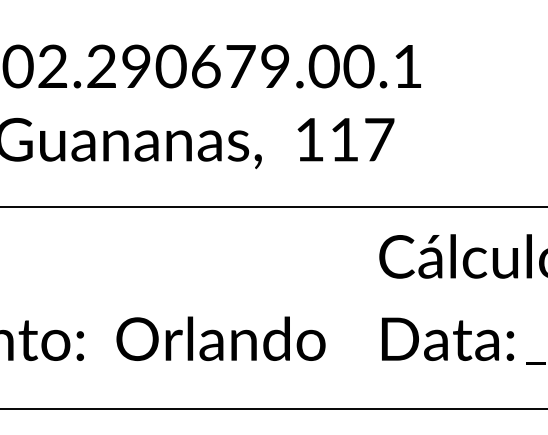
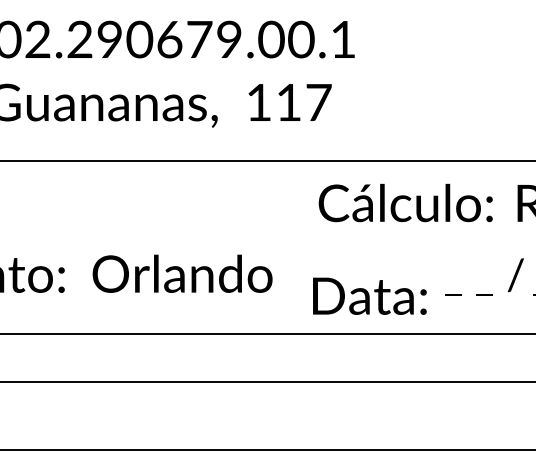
text: (447, 338) -> (369, 295), moved

